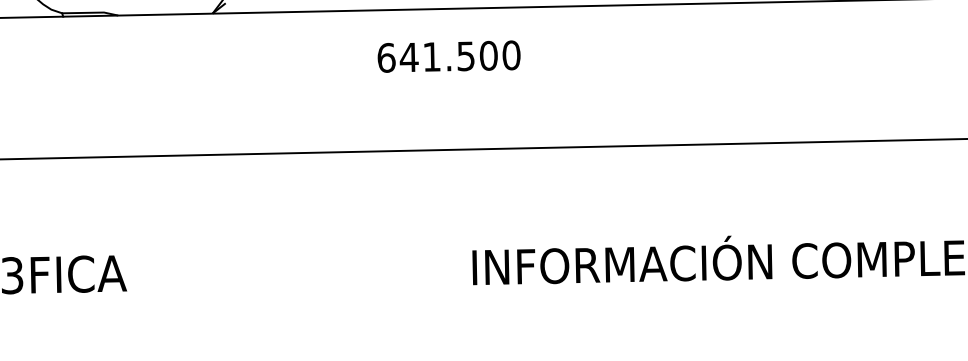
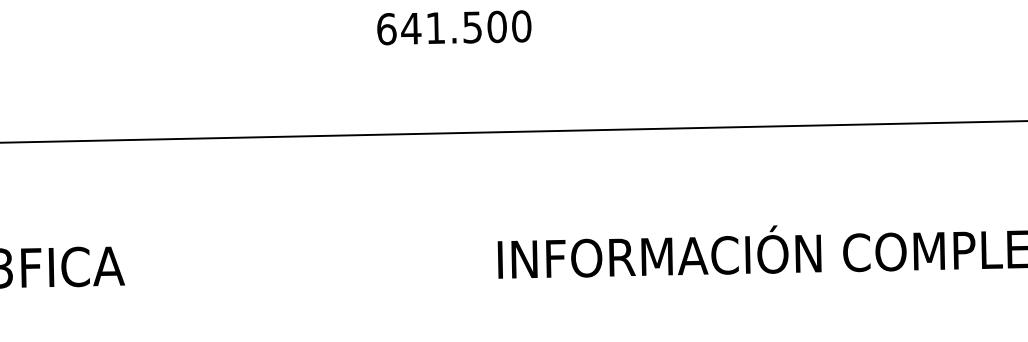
text: (448, 56) -> (453, 27), moved

